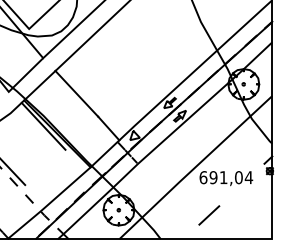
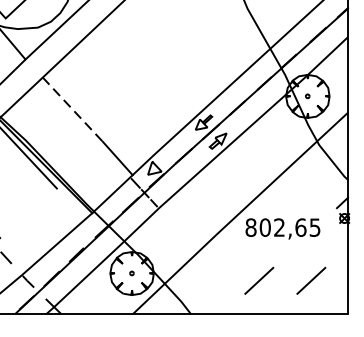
line: (77, 94) -> (73, 110), solid -> dashed
text: (226, 177) -> (283, 227), 691,04 -> 802,65
line: (246, 215) -> (311, 280), added

